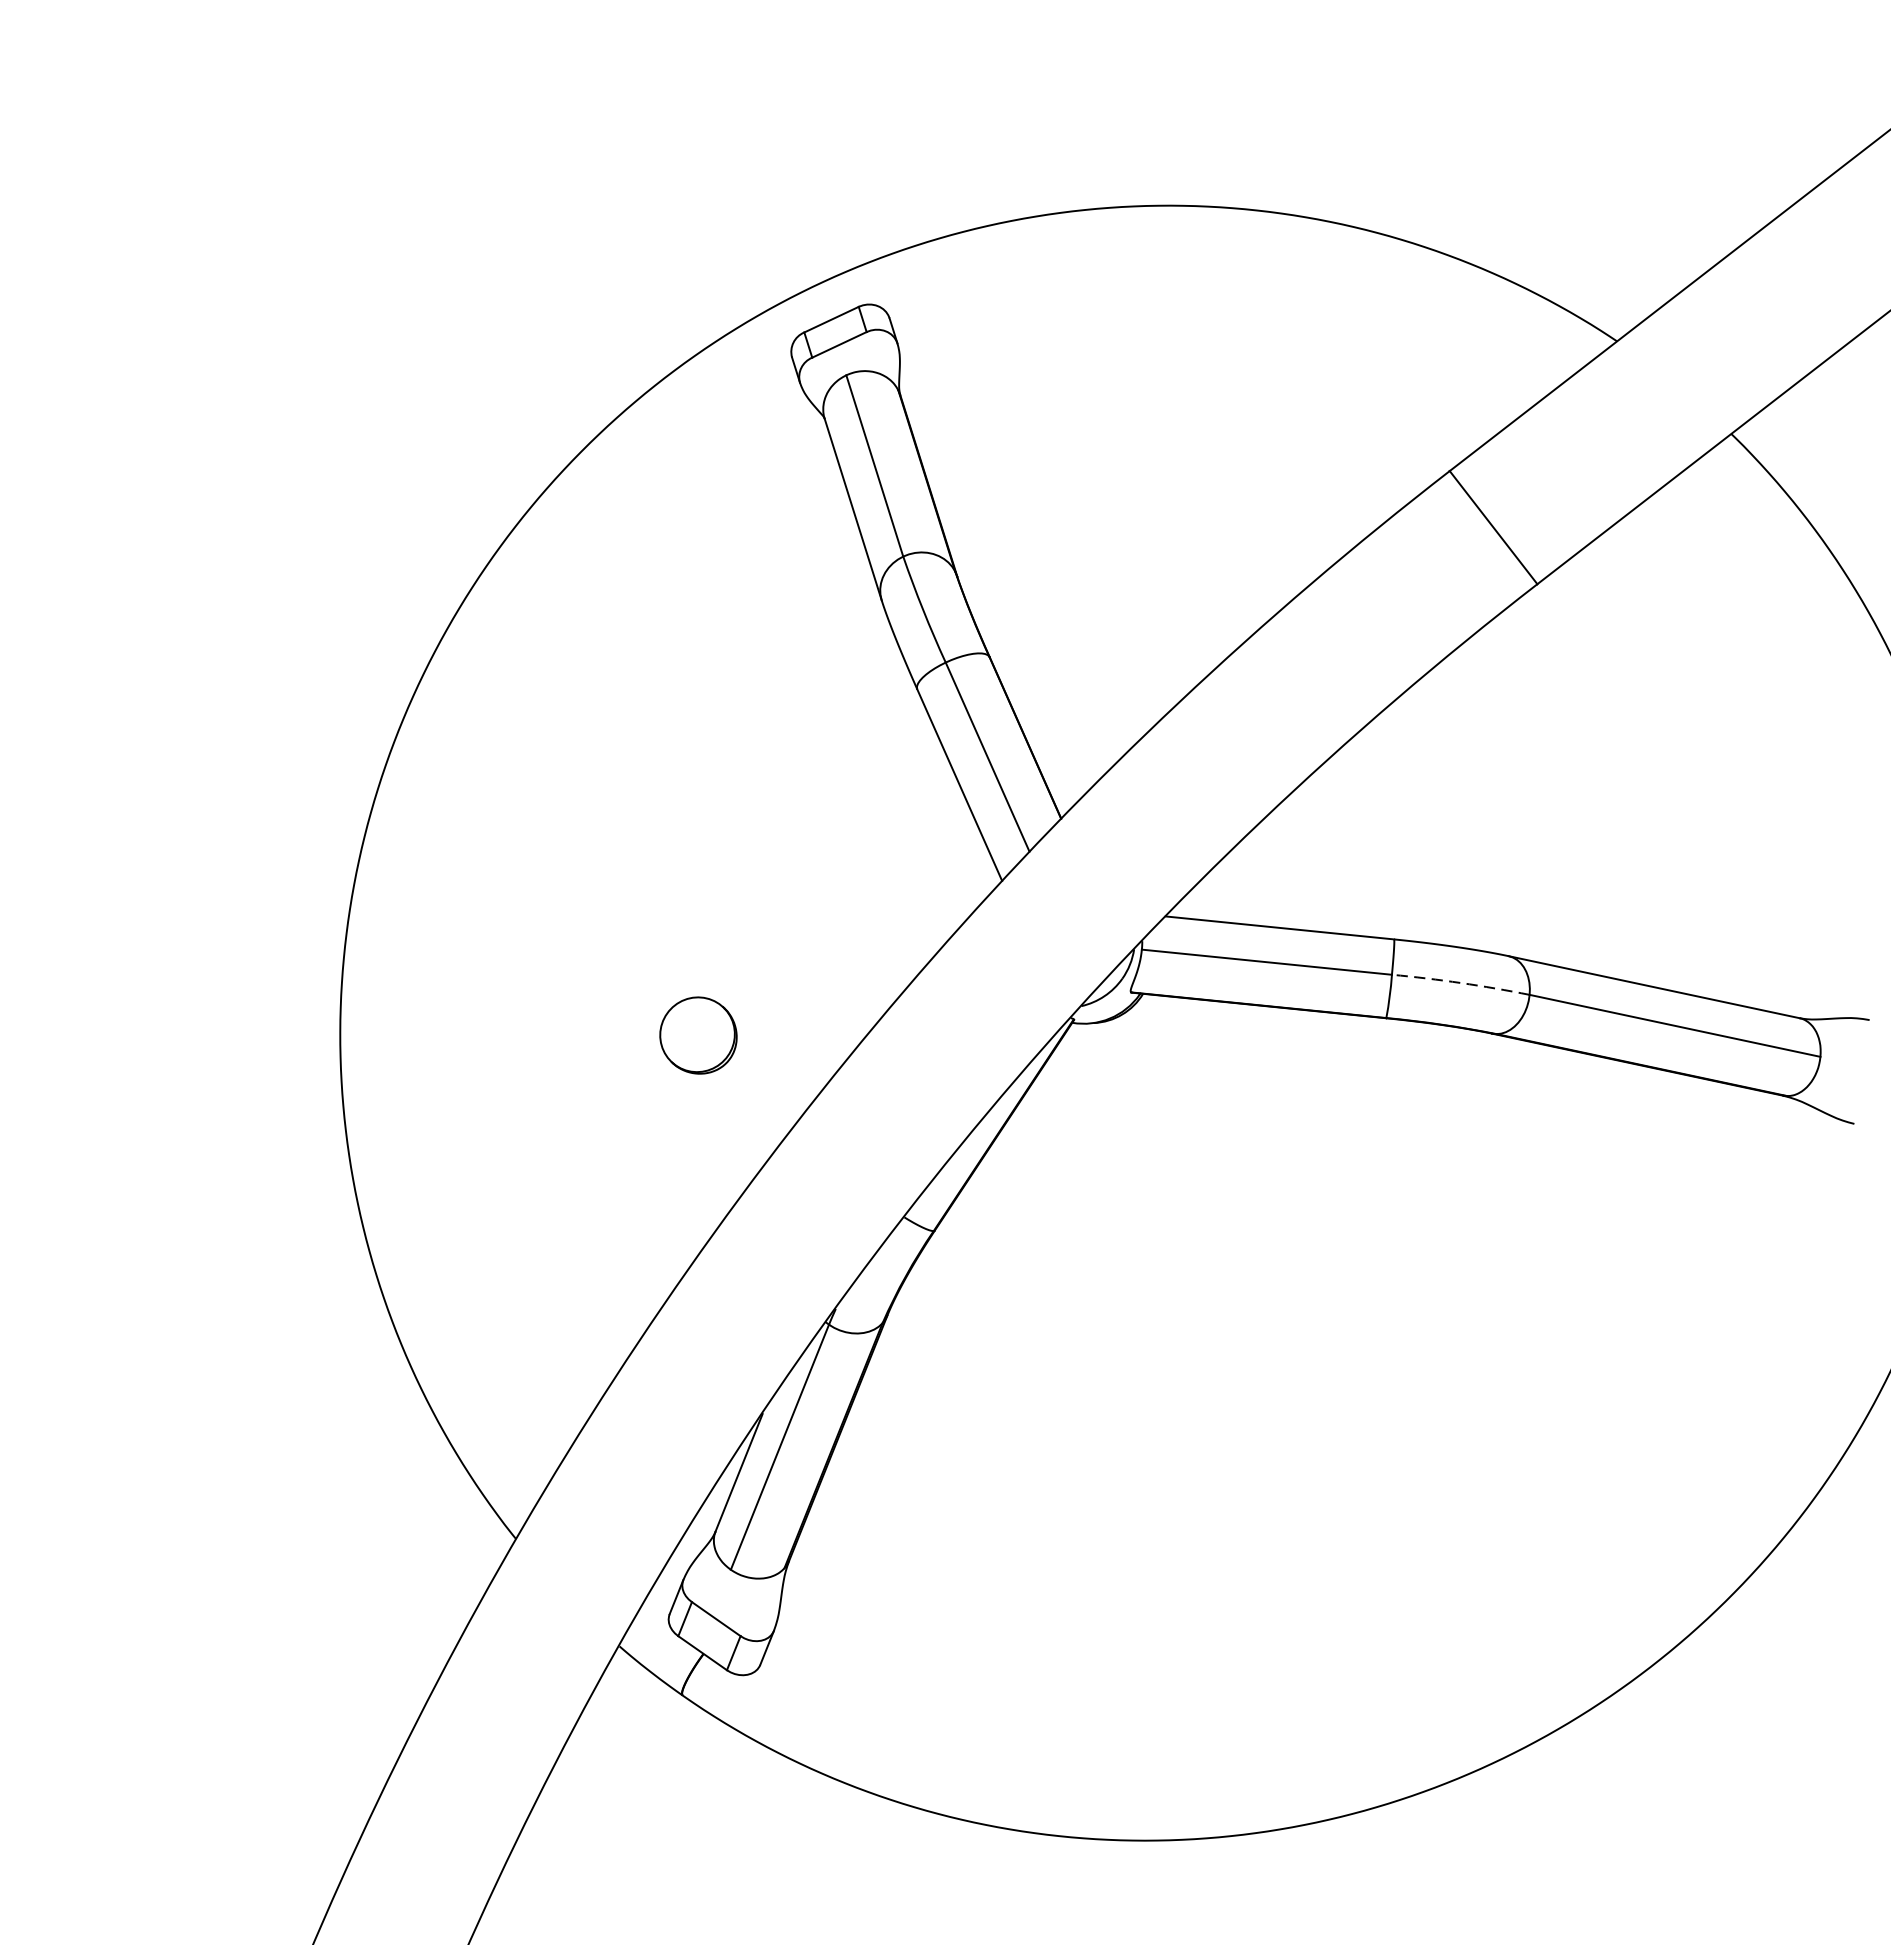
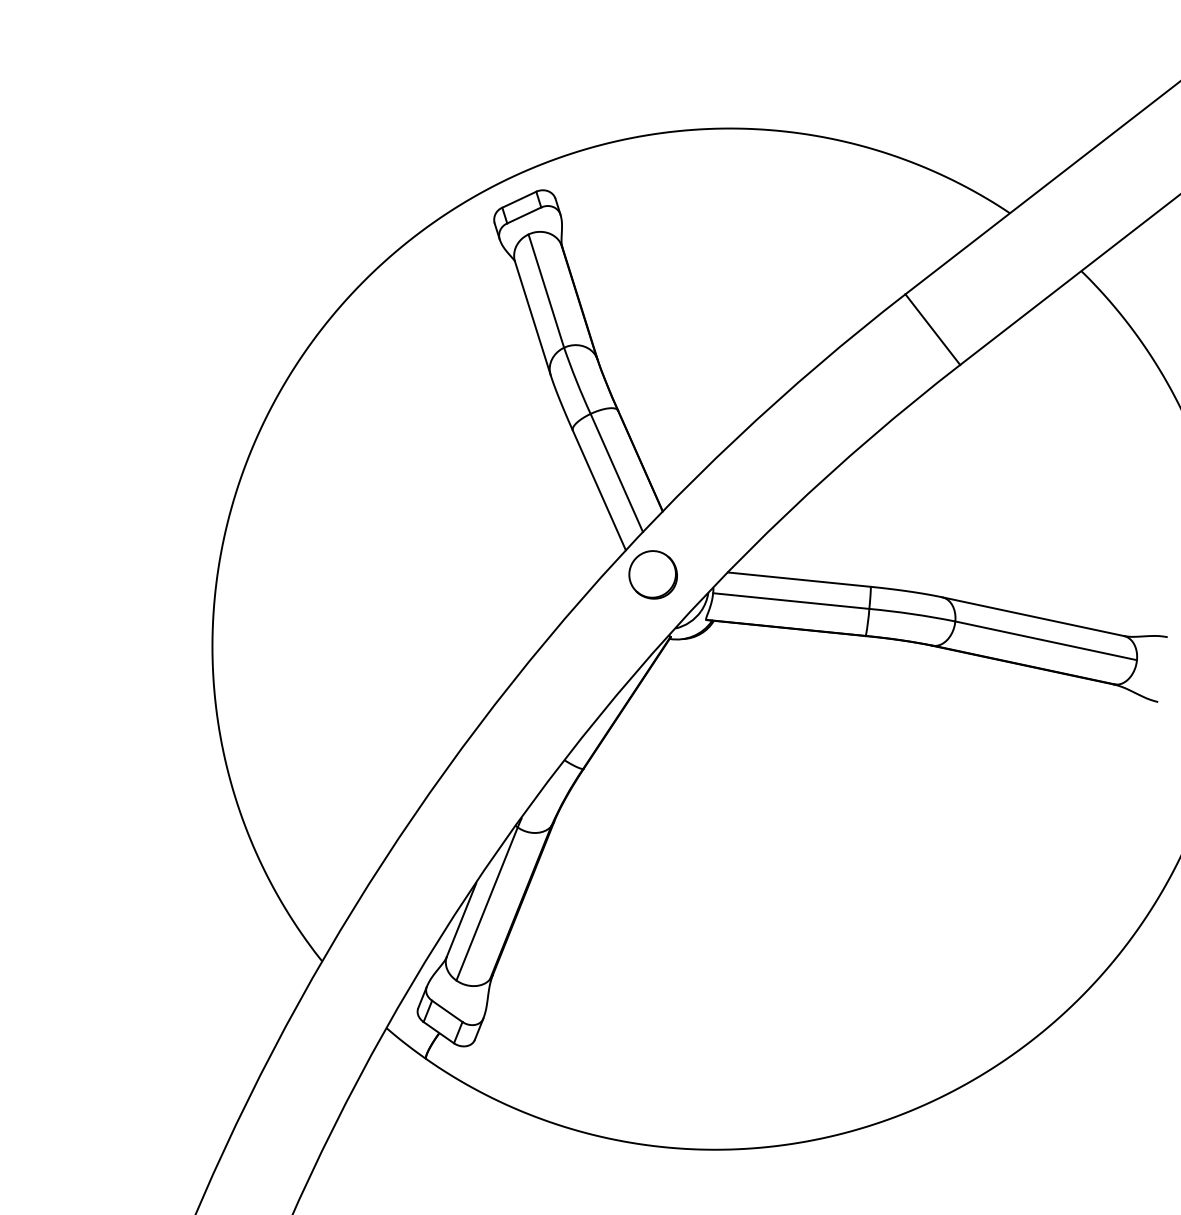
arc: (1461, 983) -> (912, 614), dashed -> solid
part: (697, 1034) -> (652, 574), moved

